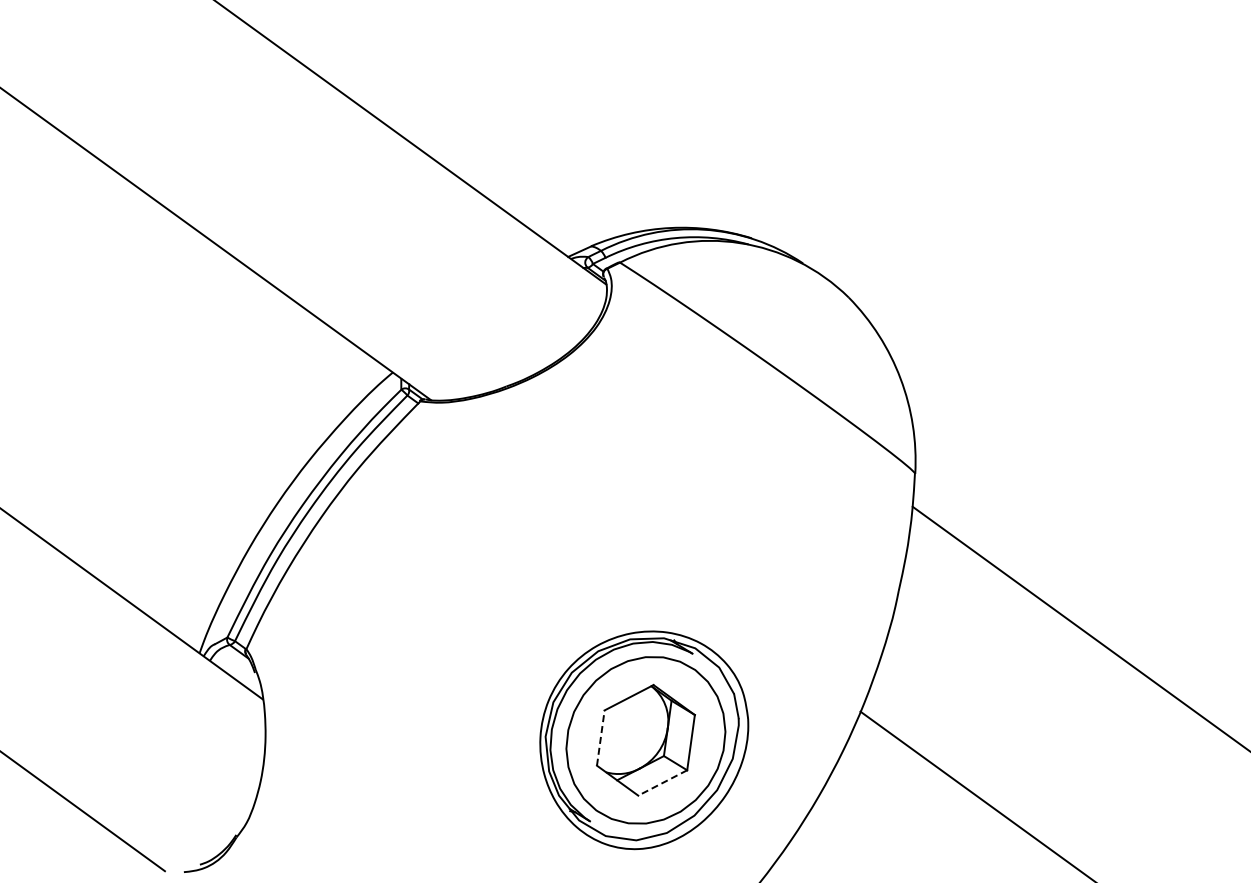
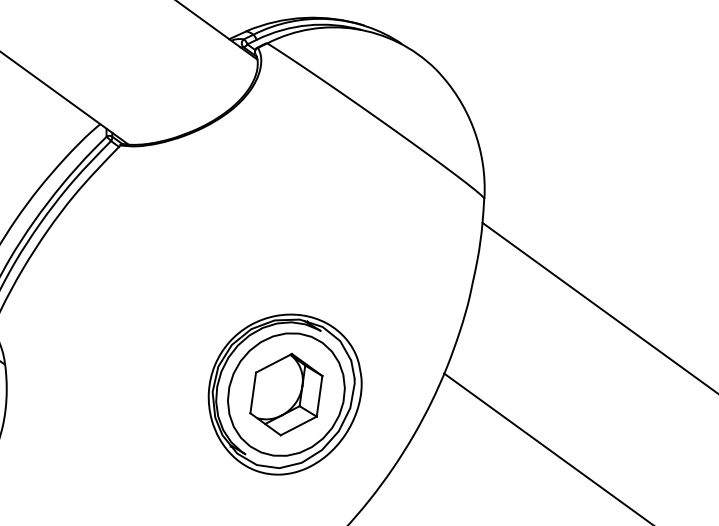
line: (600, 738) -> (252, 393), dashed -> solid
line: (662, 782) -> (298, 425), dashed -> solid

